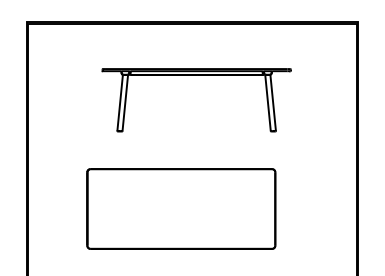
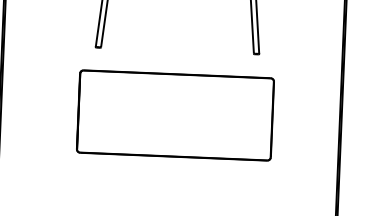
part: (181, 208) -> (175, 114), moved

